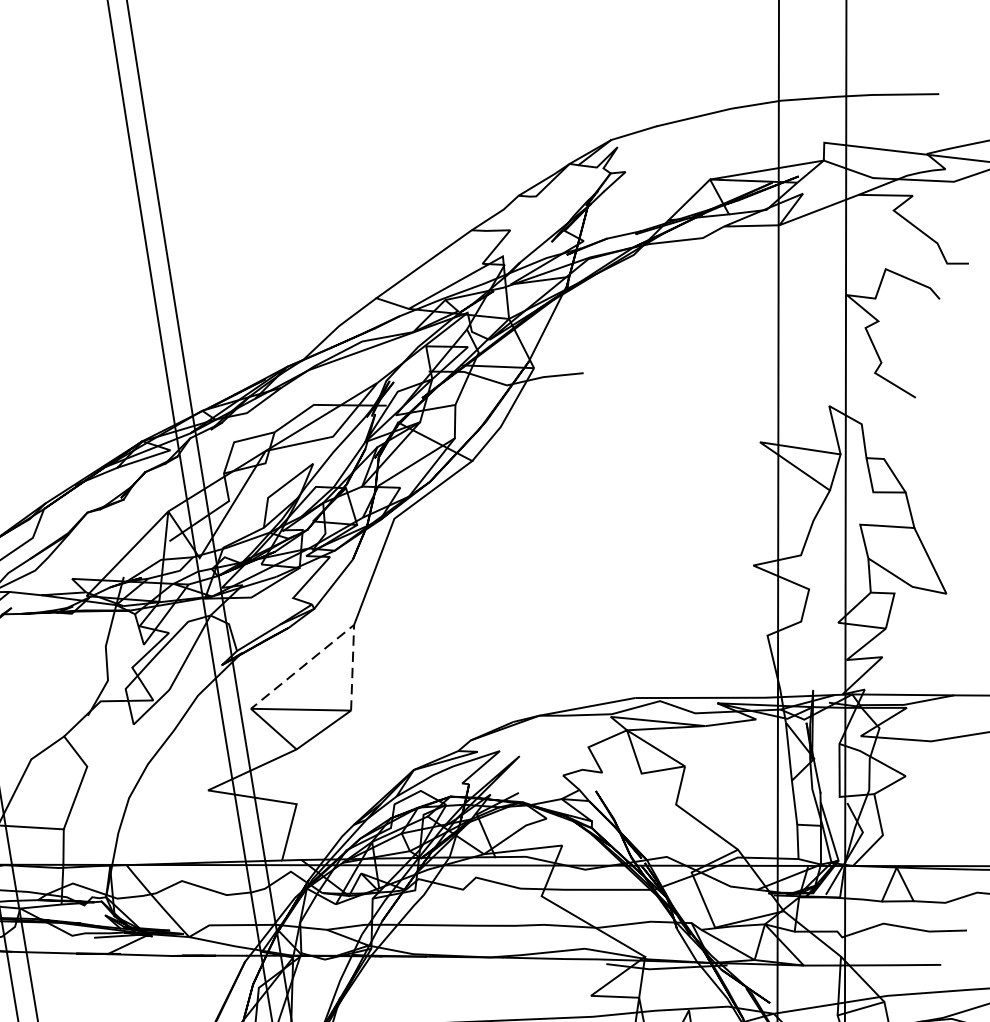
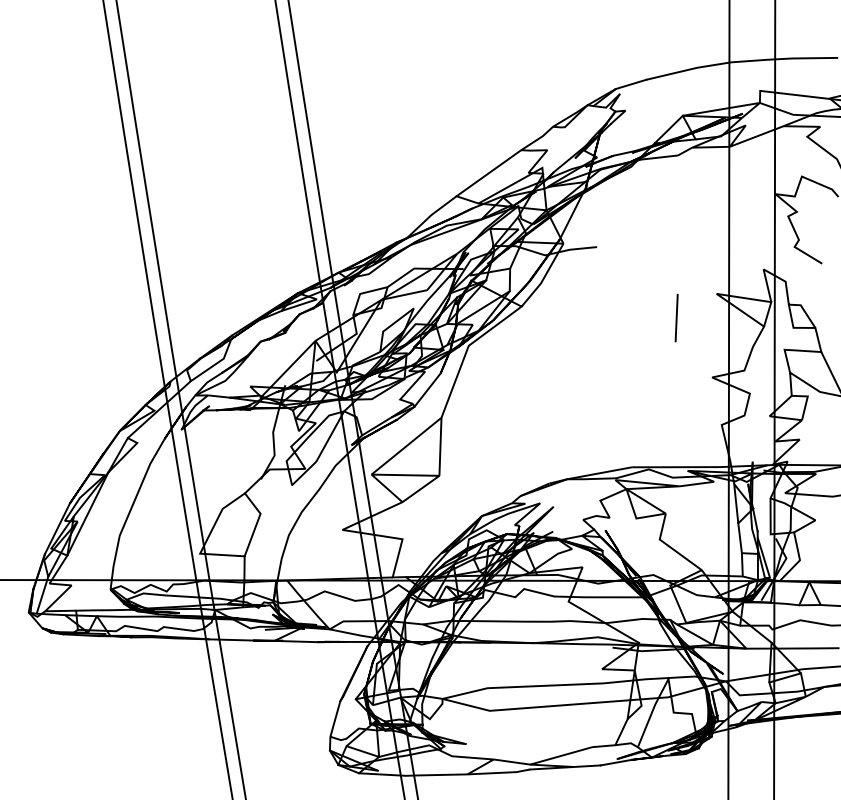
line: (700, 477) -> (676, 317), added
line: (336, 639) -> (429, 427), dashed -> solid

